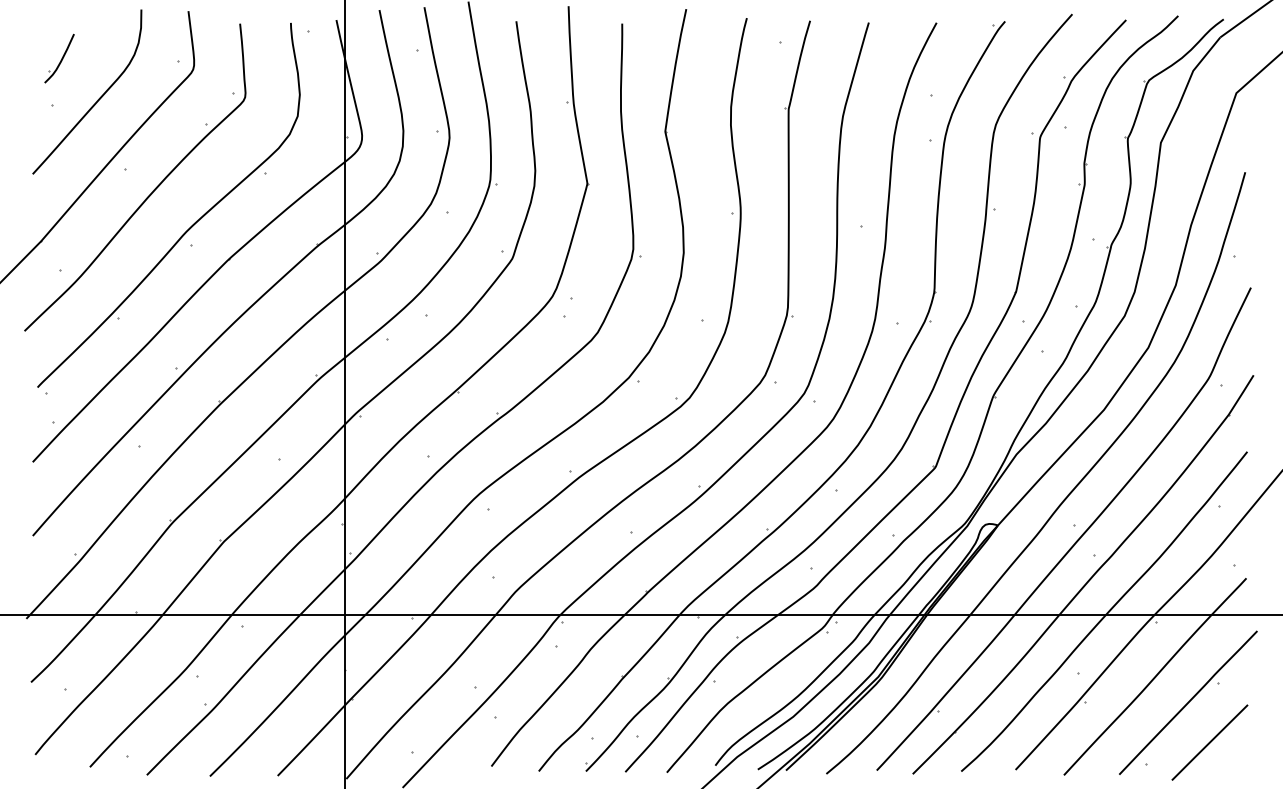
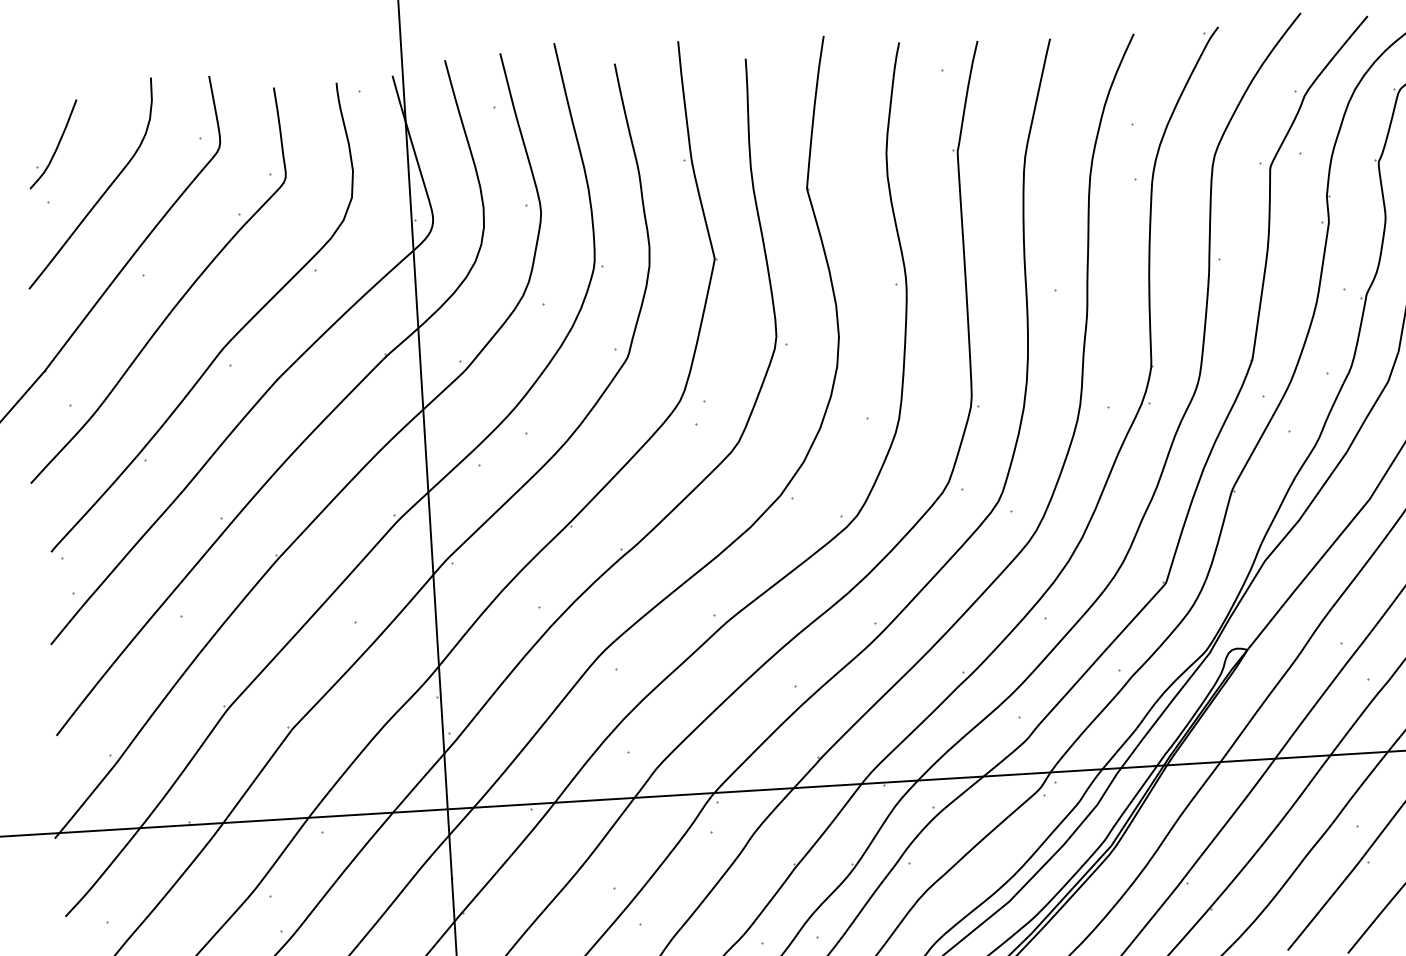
part: (59, 58) -> (53, 144), size x1.43

